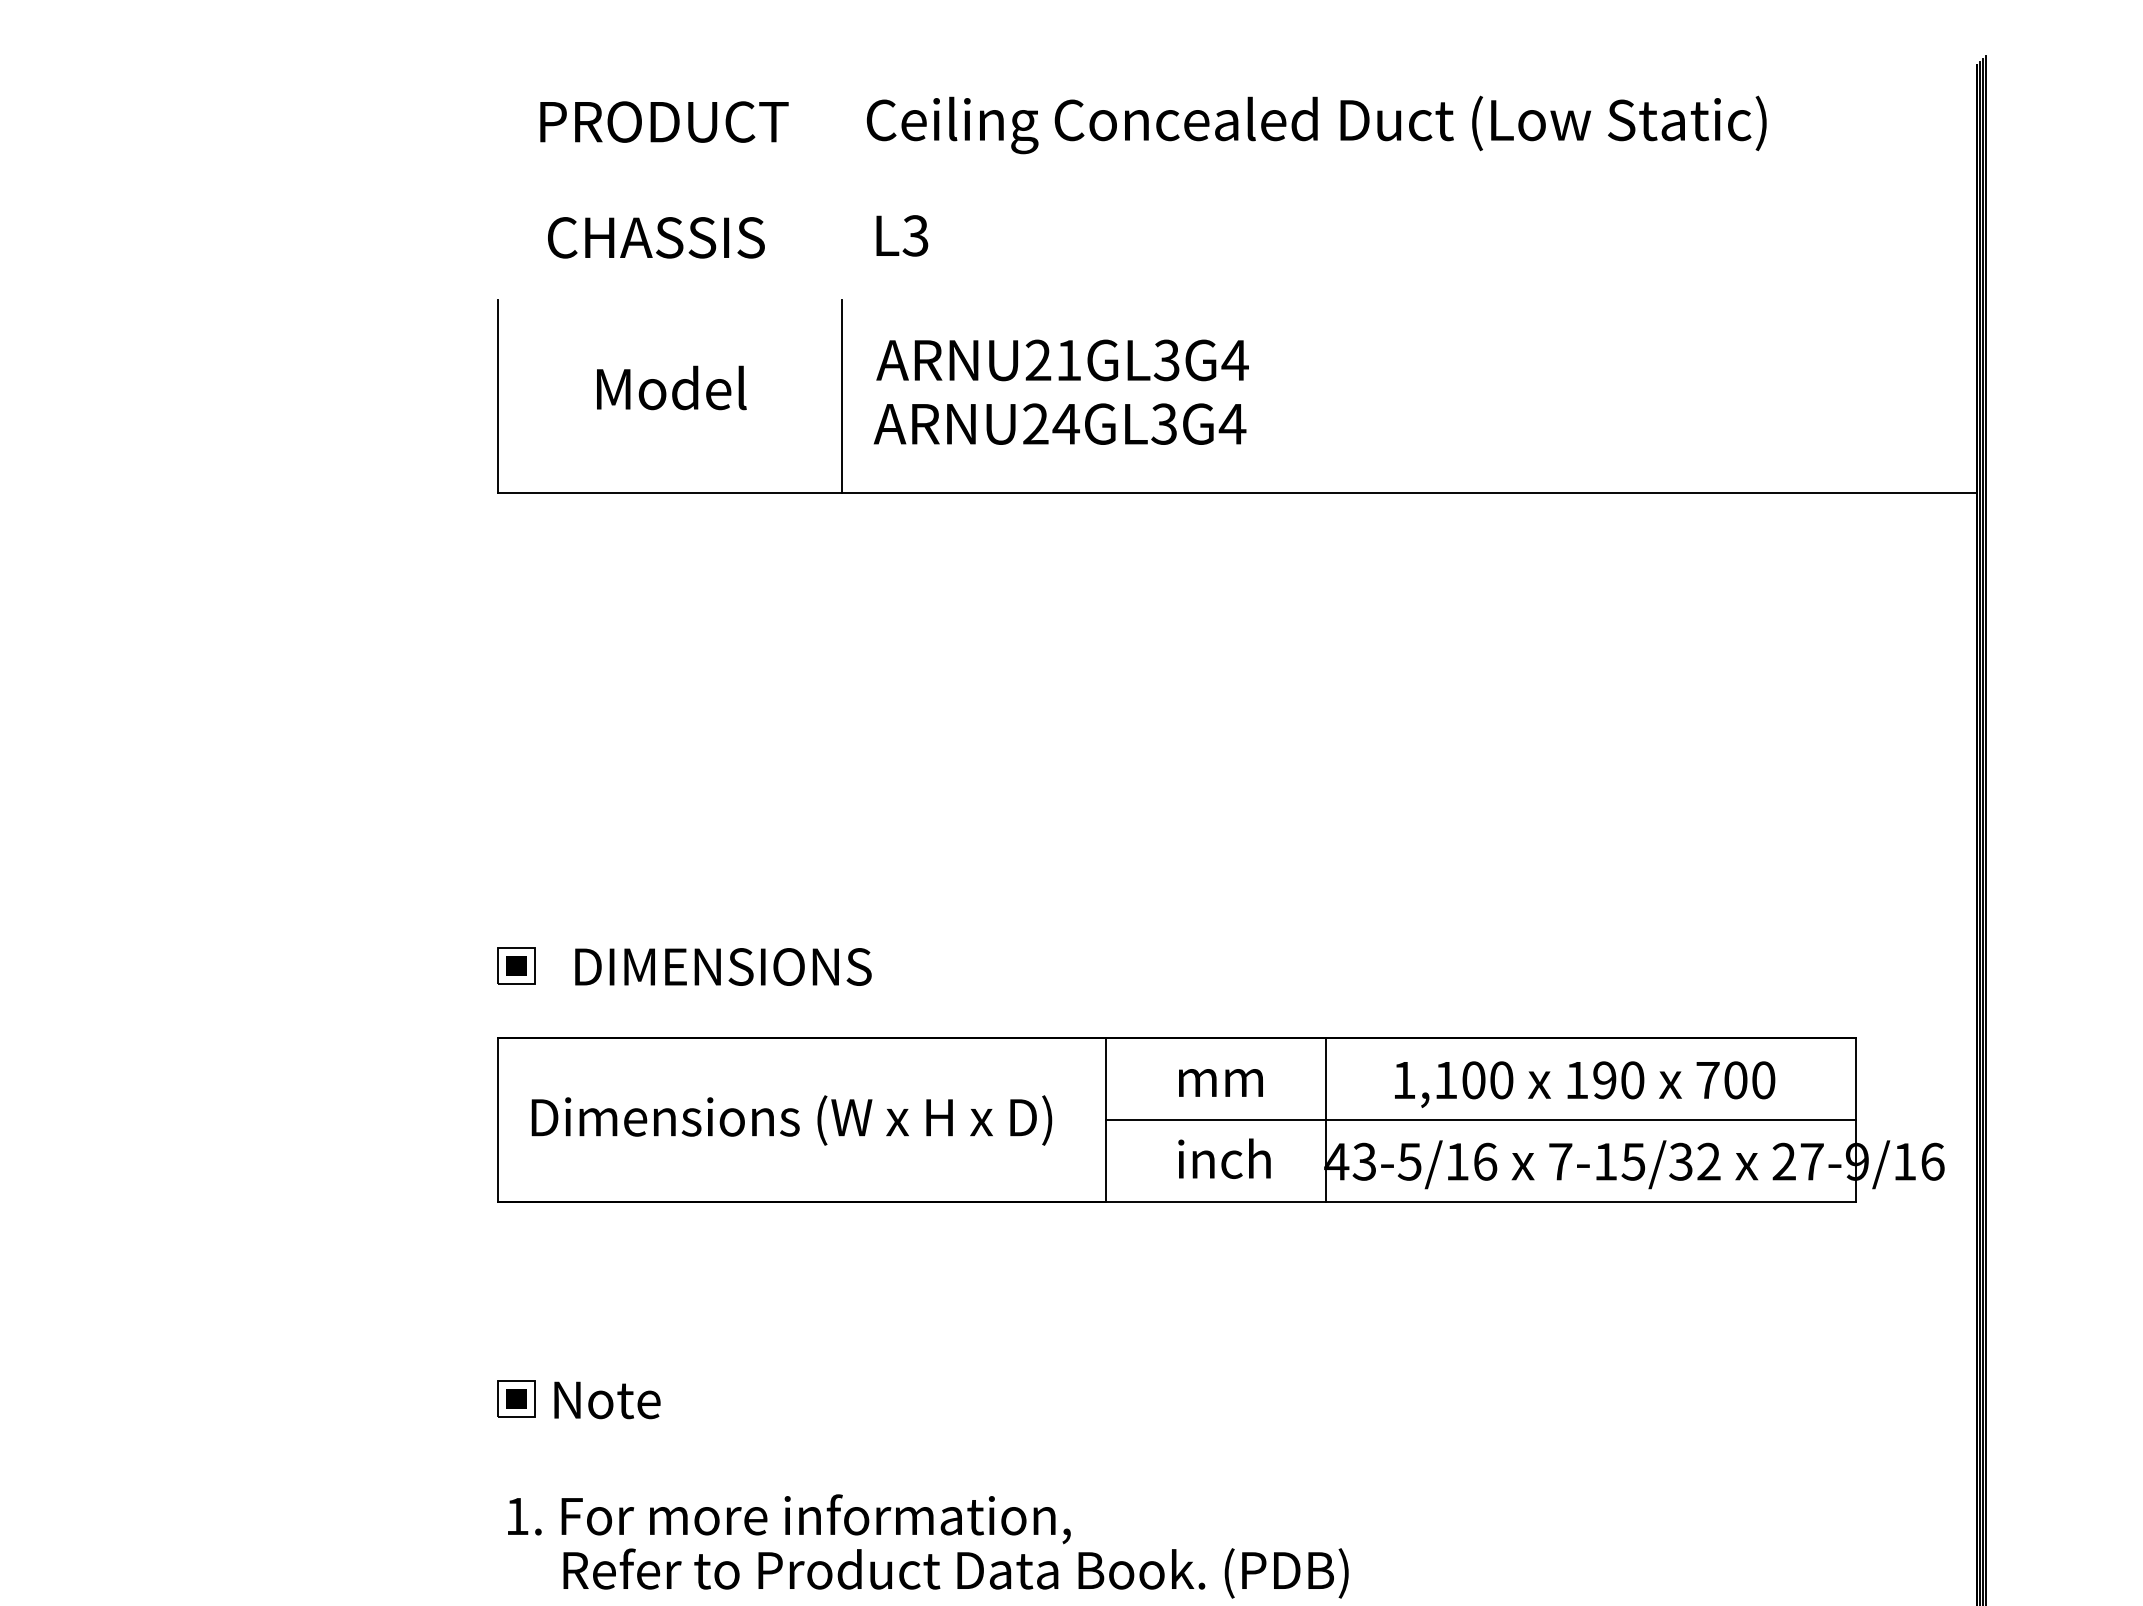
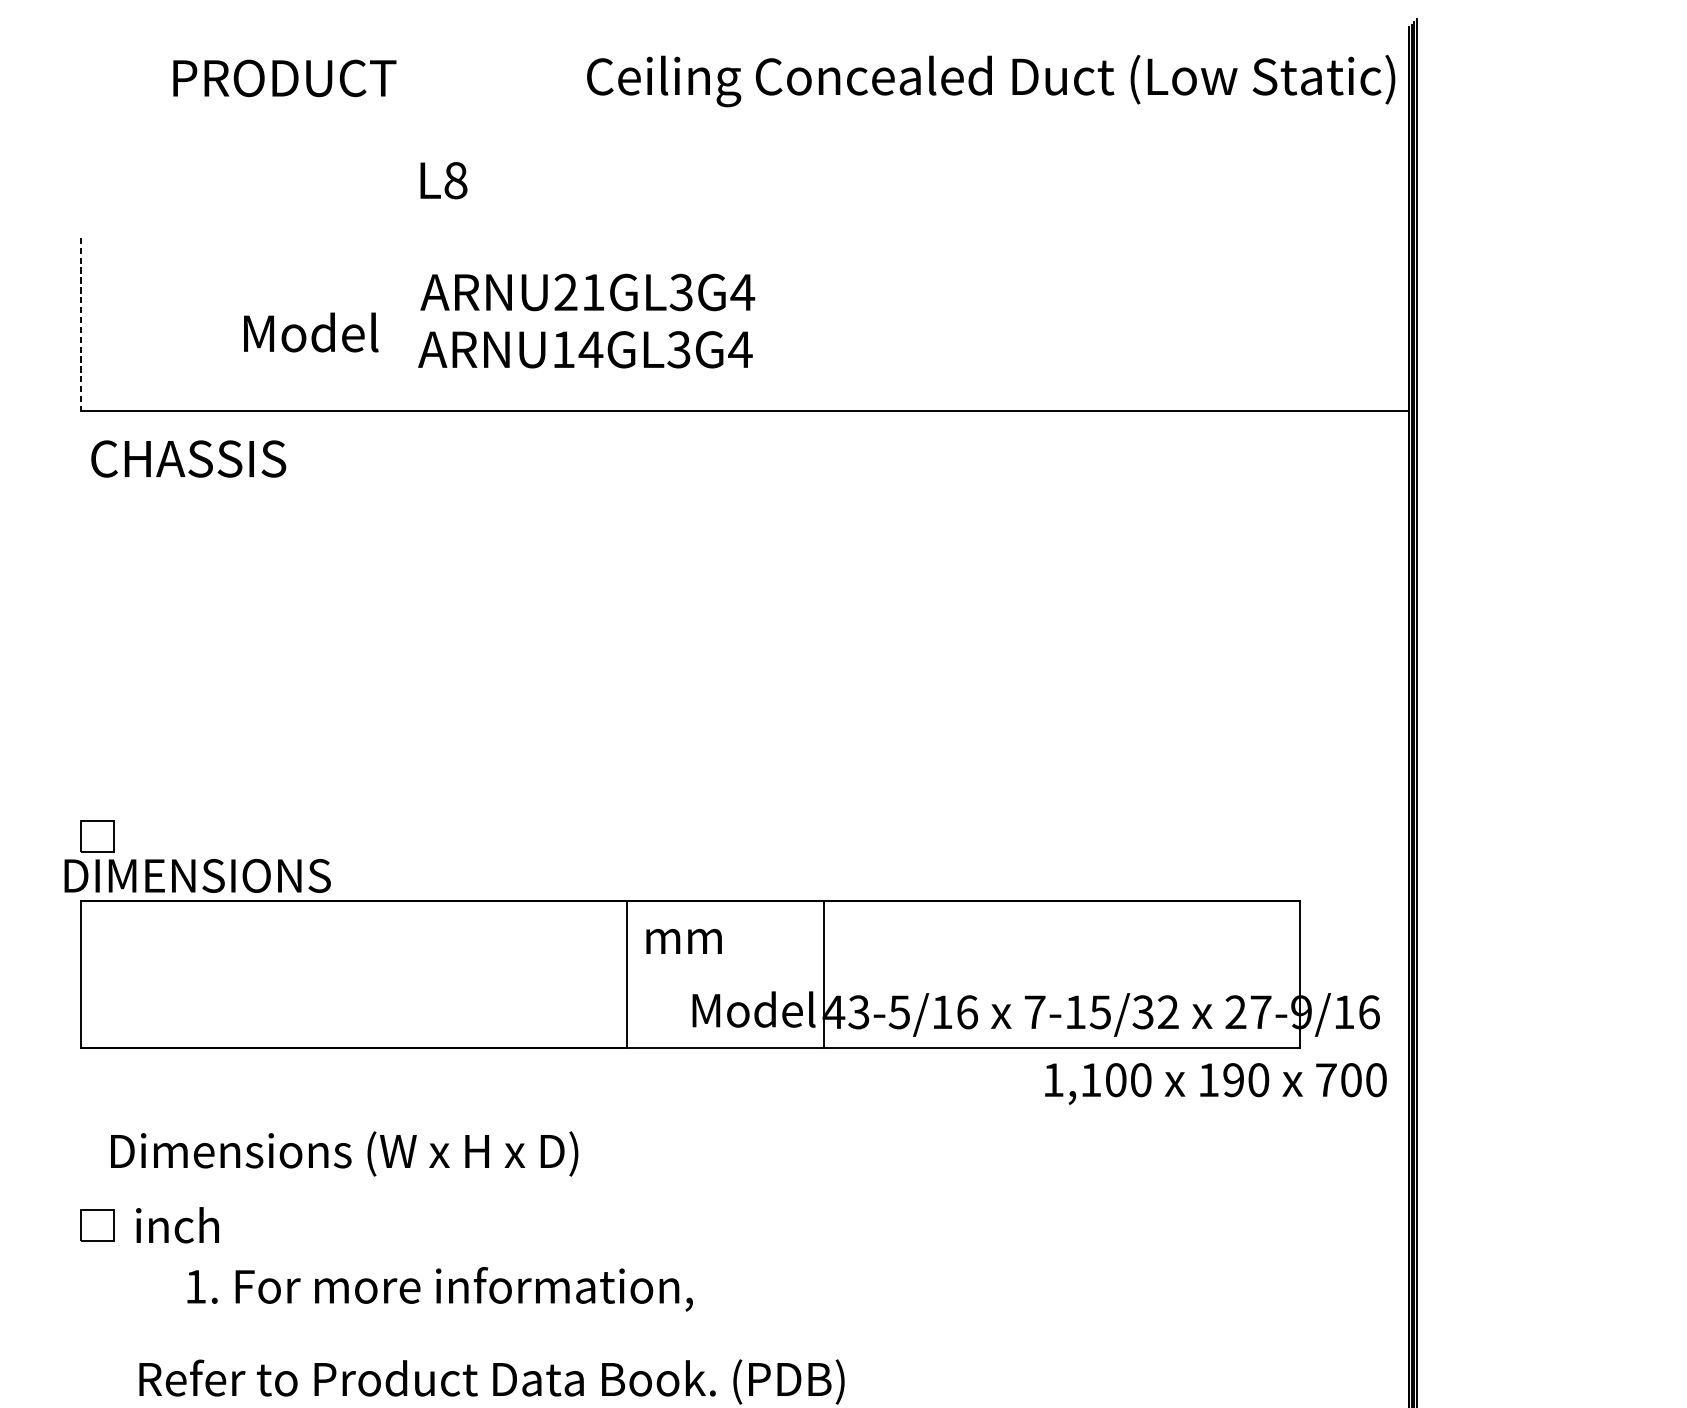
text: (664, 121) -> (284, 77), moved
text: (1316, 124) -> (990, 80), moved
text: (915, 235) -> (455, 180), L3 -> L8
text: (656, 237) -> (188, 458), moved
text: (671, 387) -> (310, 332), moved
line: (841, 395) -> (389, 323), removed
line: (498, 396) -> (81, 324), solid -> dashed
text: (1035, 423) -> (563, 349), ARNU24GL3G4 -> ARNU14GL3G4
fill: (516, 965) -> (97, 835), removed
text: (723, 966) -> (197, 875), moved
text: (1220, 1082) -> (683, 941), moved
text: (1585, 1084) -> (1216, 1083), moved
text: (791, 1120) -> (344, 1153), moved
line: (1480, 1120) -> (963, 975), removed
text: (1247, 1158) -> (753, 1009), inch -> Model
fill: (516, 1398) -> (97, 1224), removed
text: (607, 1398) -> (178, 1224), Note -> inch
text: (789, 1519) -> (440, 1289), moved

